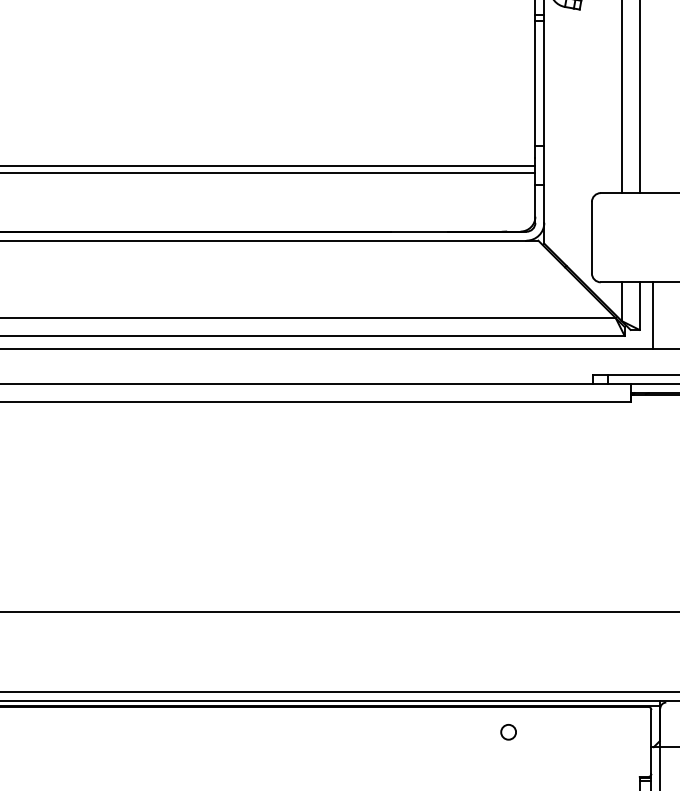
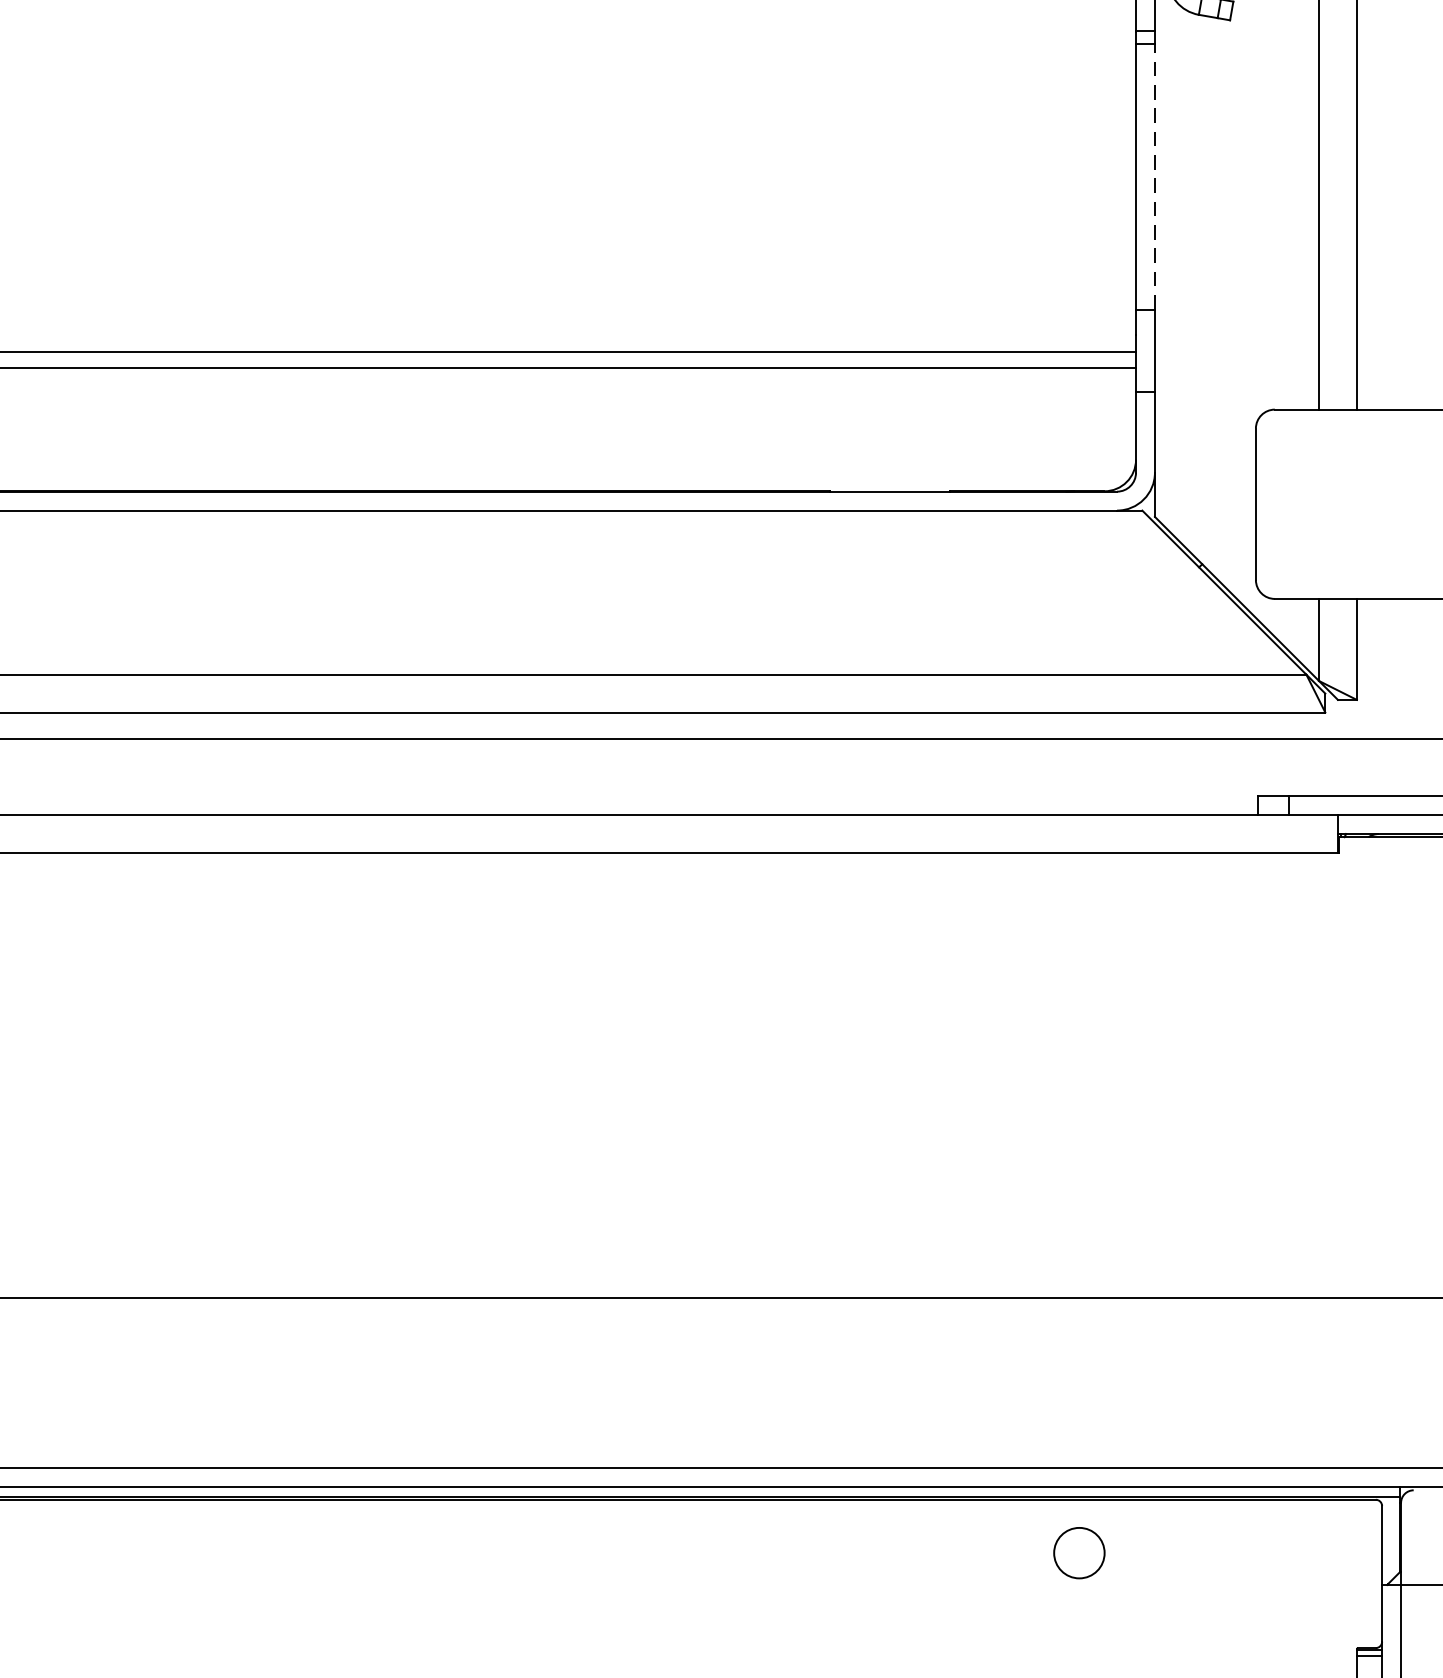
line: (544, 83) -> (1155, 177), solid -> dashed
line: (652, 315) -> (1384, 669), removed
circle: (508, 732) -> (1078, 1553), size x1.6

